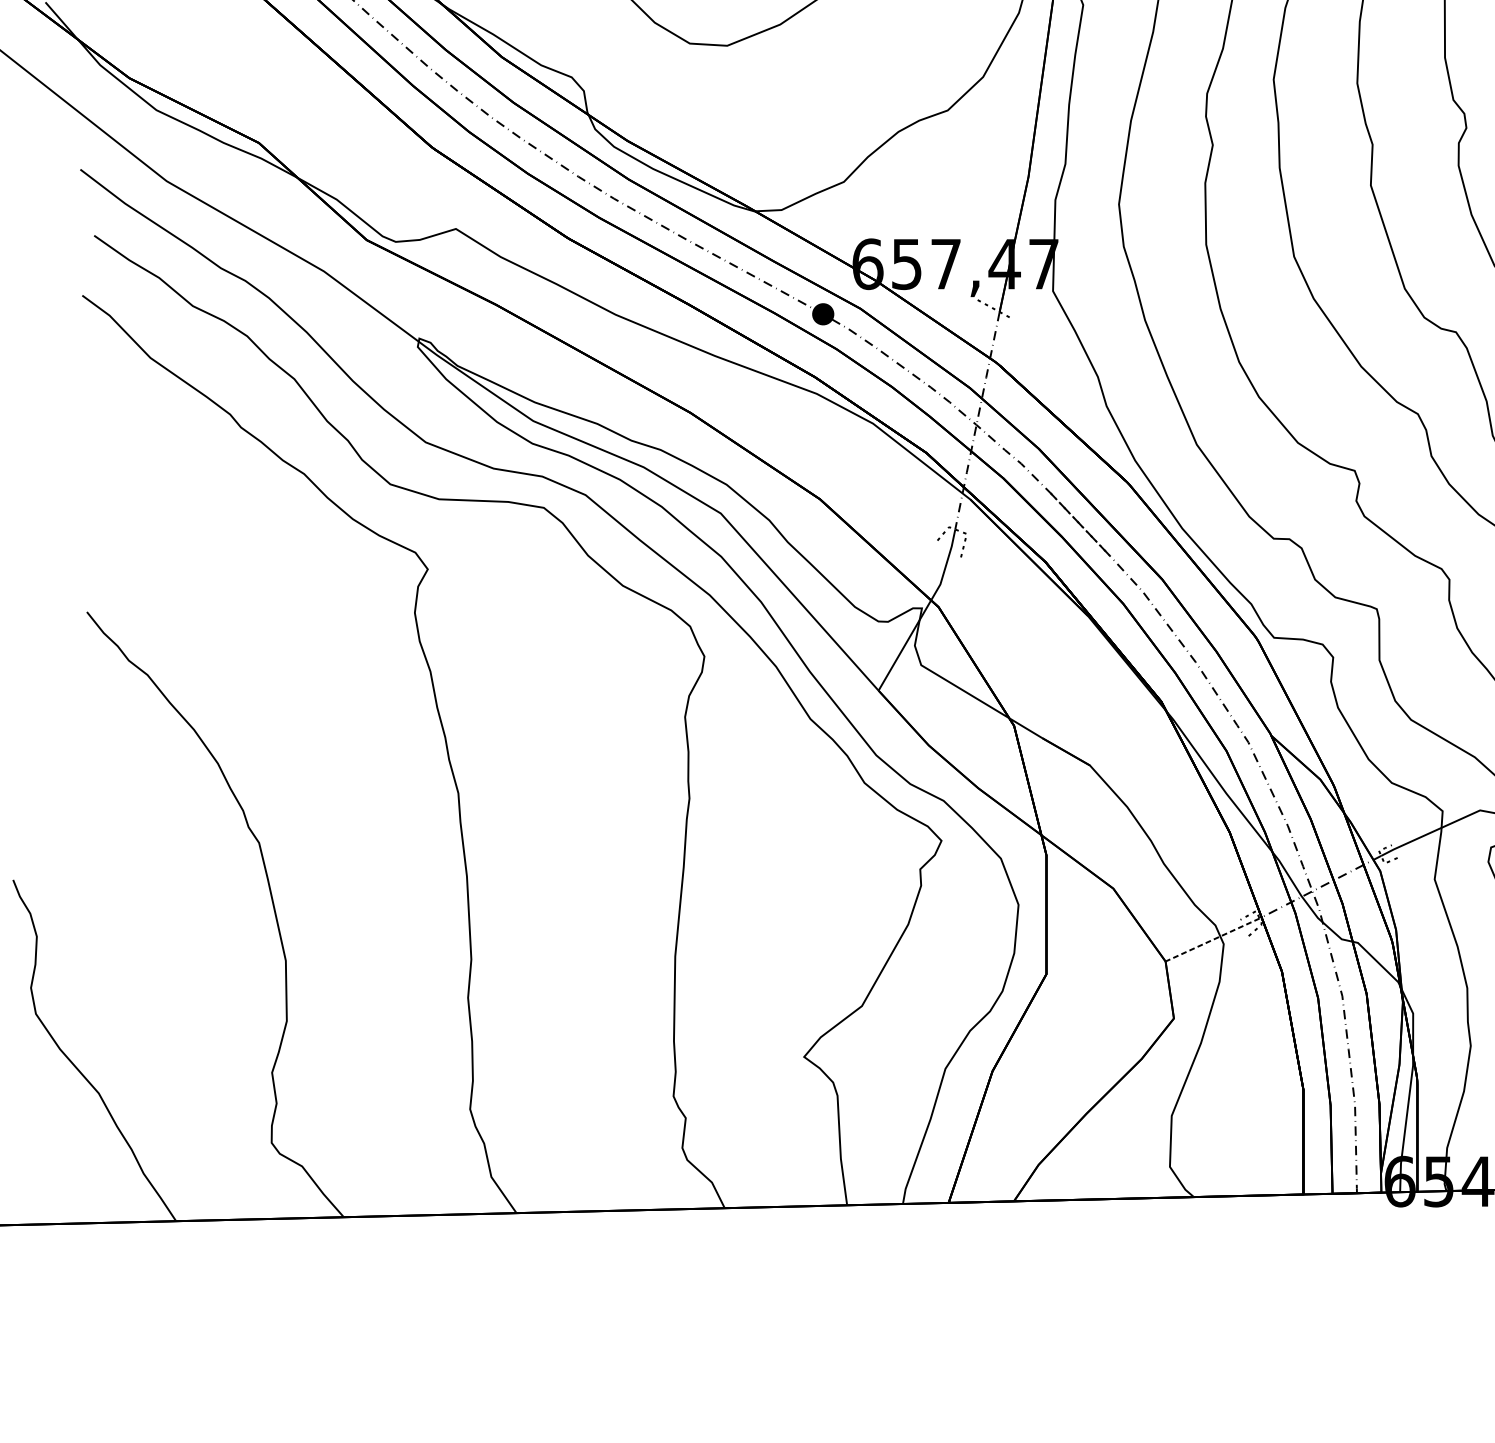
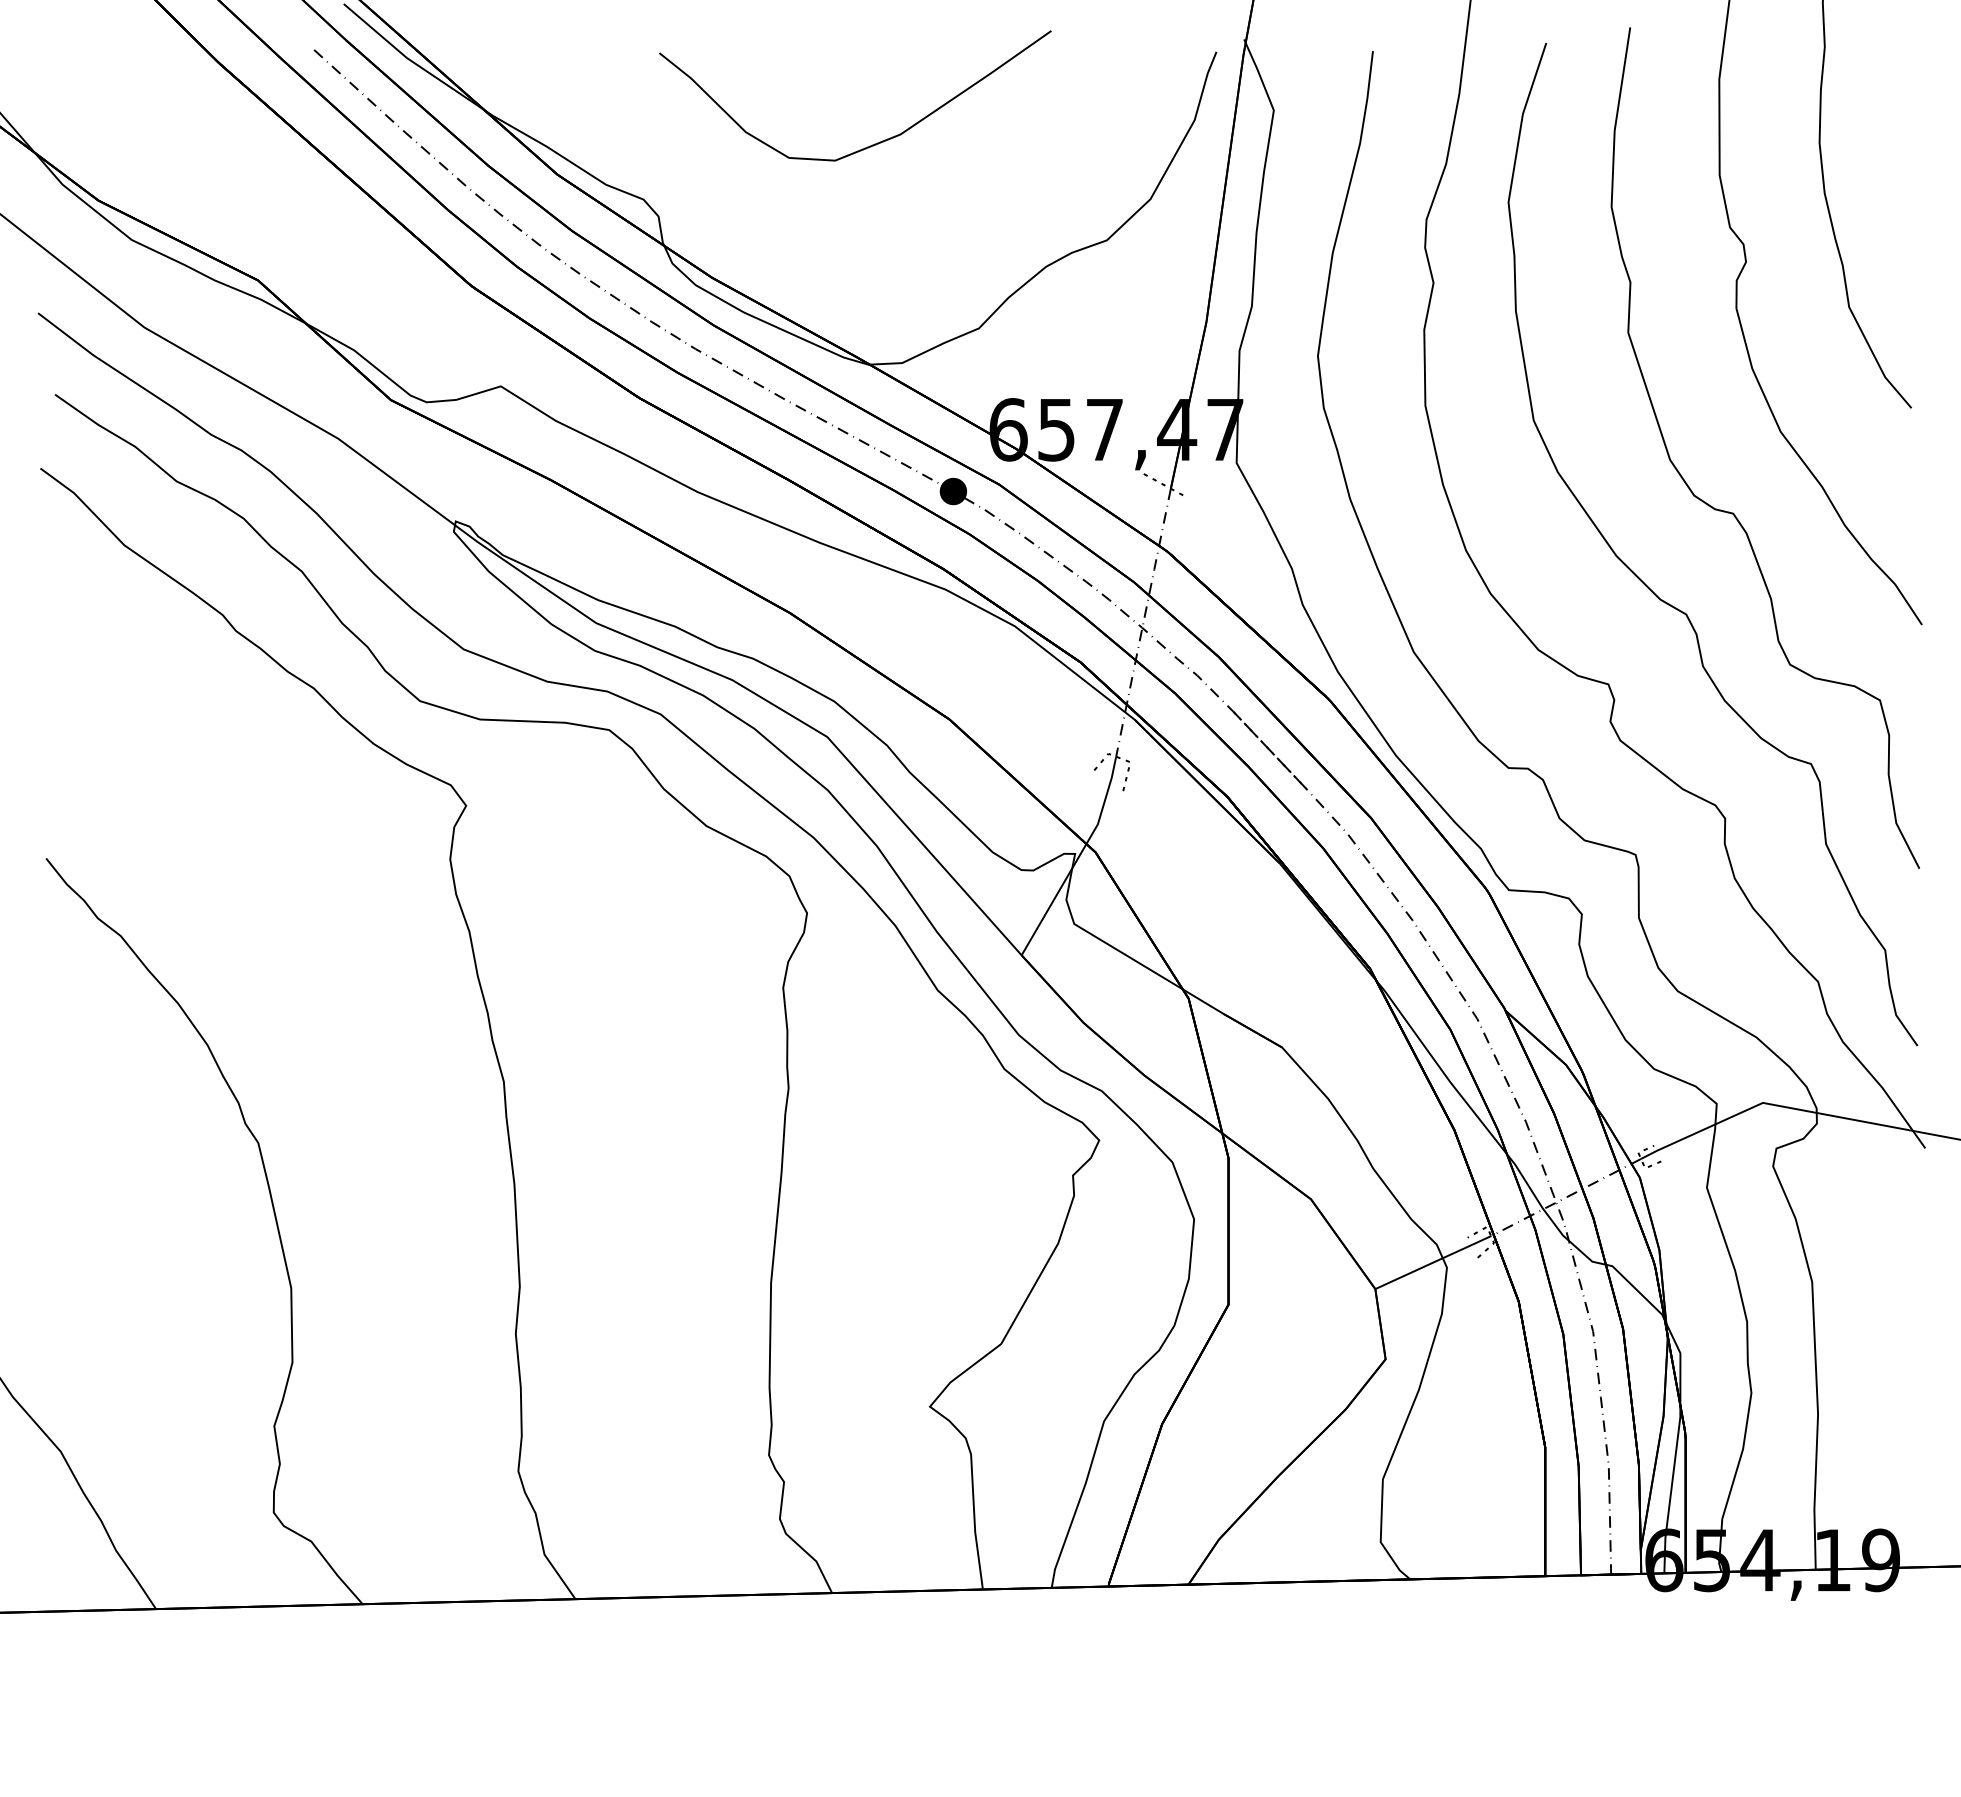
line: (1212, 939) -> (1433, 1262), dashed -> solid

